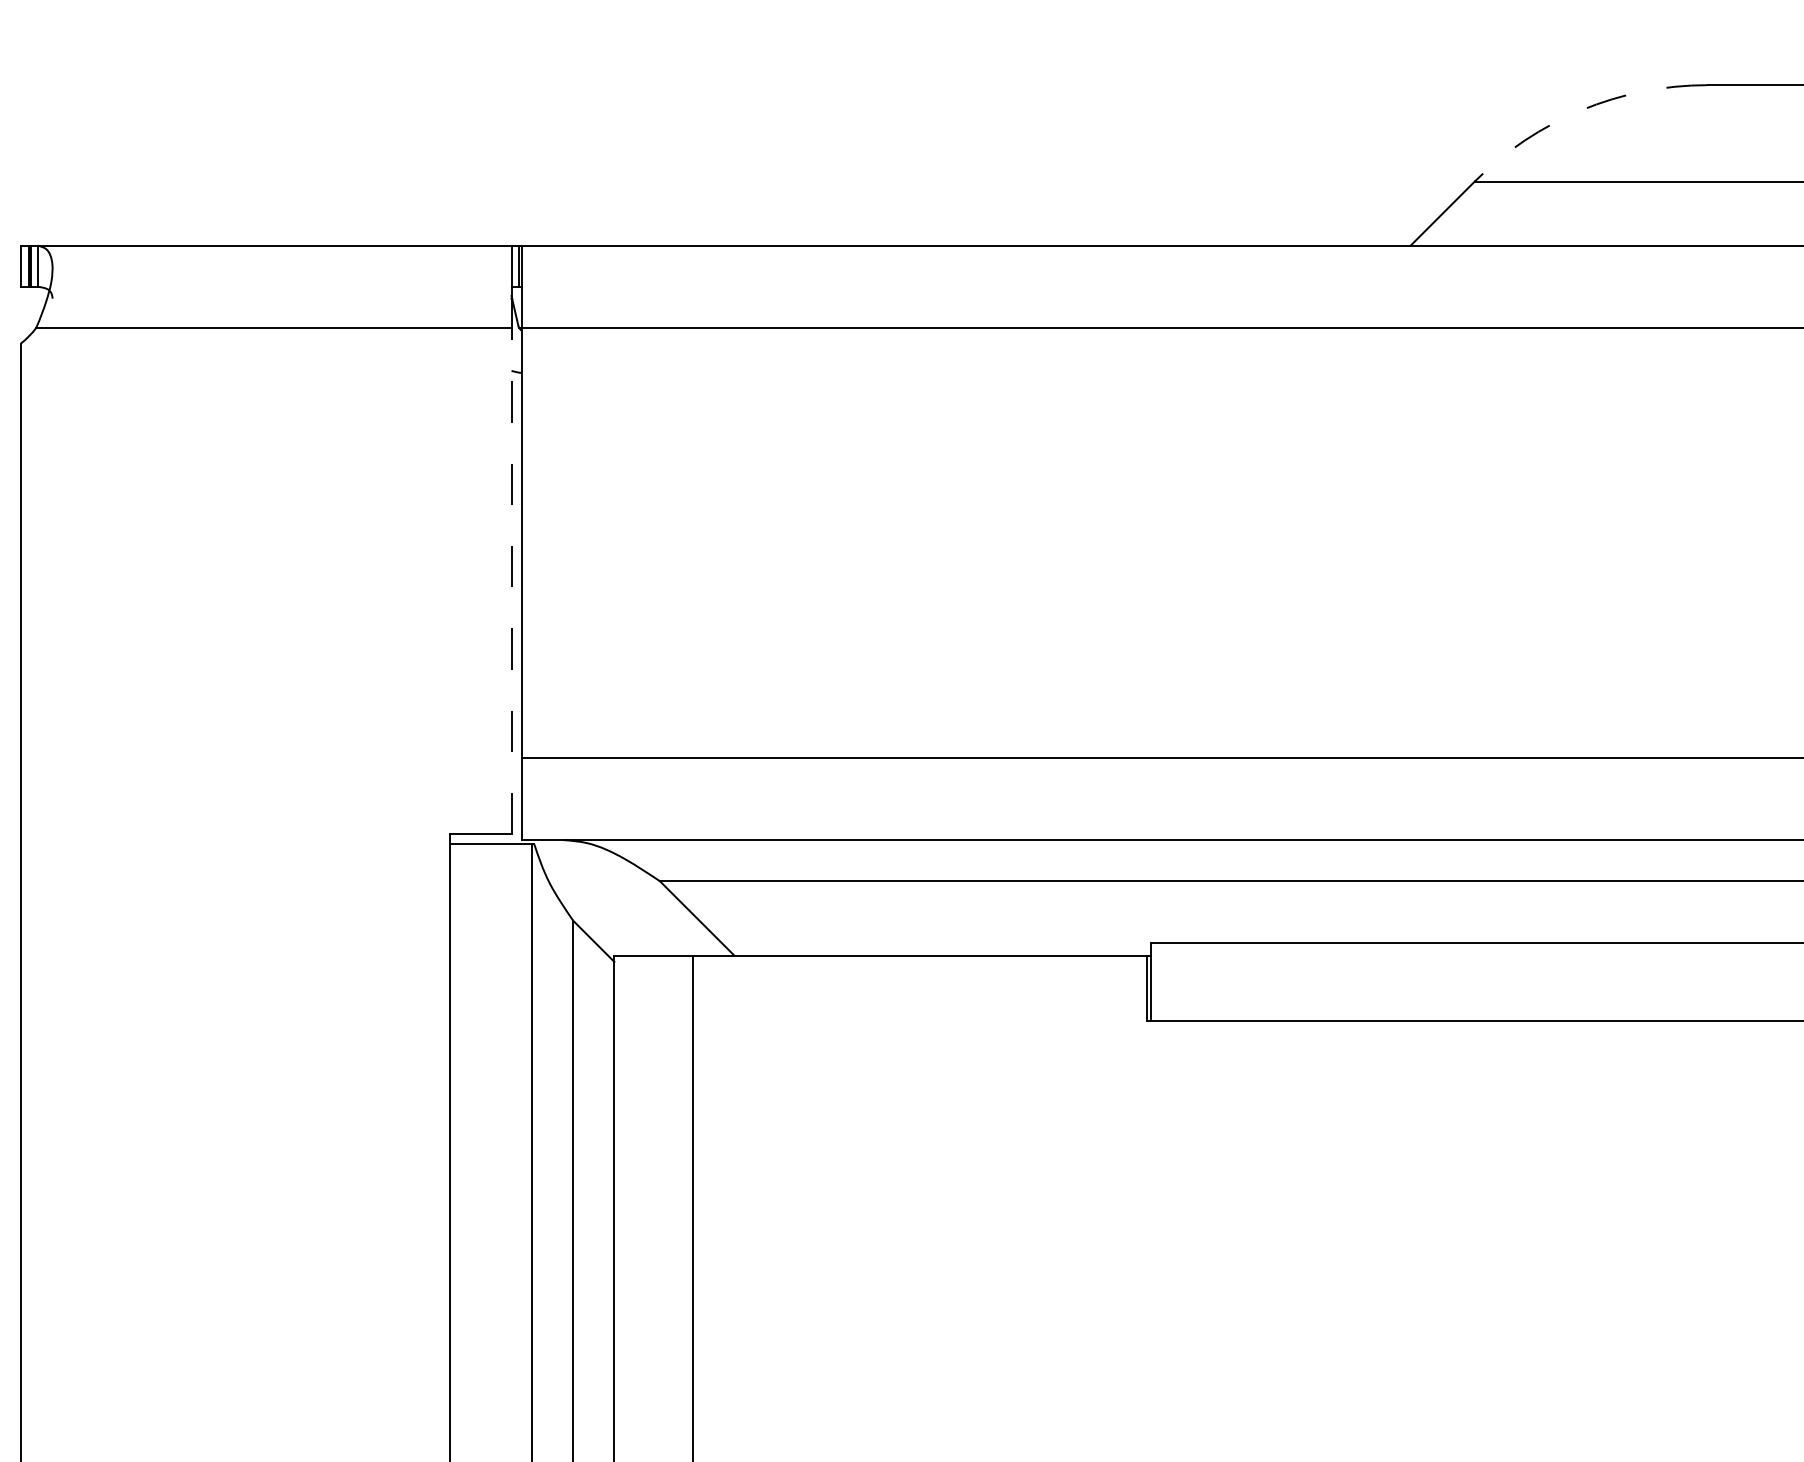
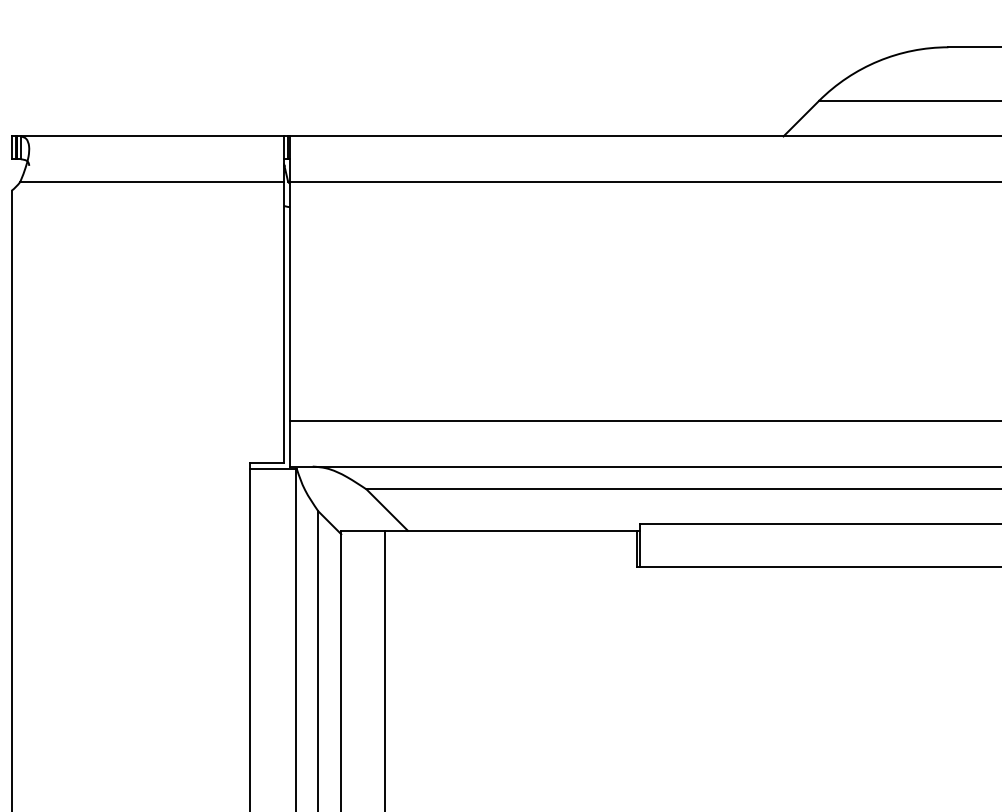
arc: (1581, 110) -> (878, 61), dashed -> solid
line: (512, 580) -> (284, 322), dashed -> solid

